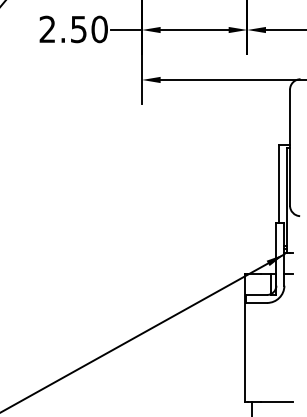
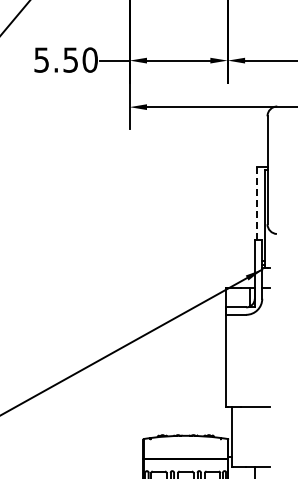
text: (47, 28) -> (41, 59), 2.50 -> 5.50
line: (279, 183) -> (257, 203), solid -> dashed

